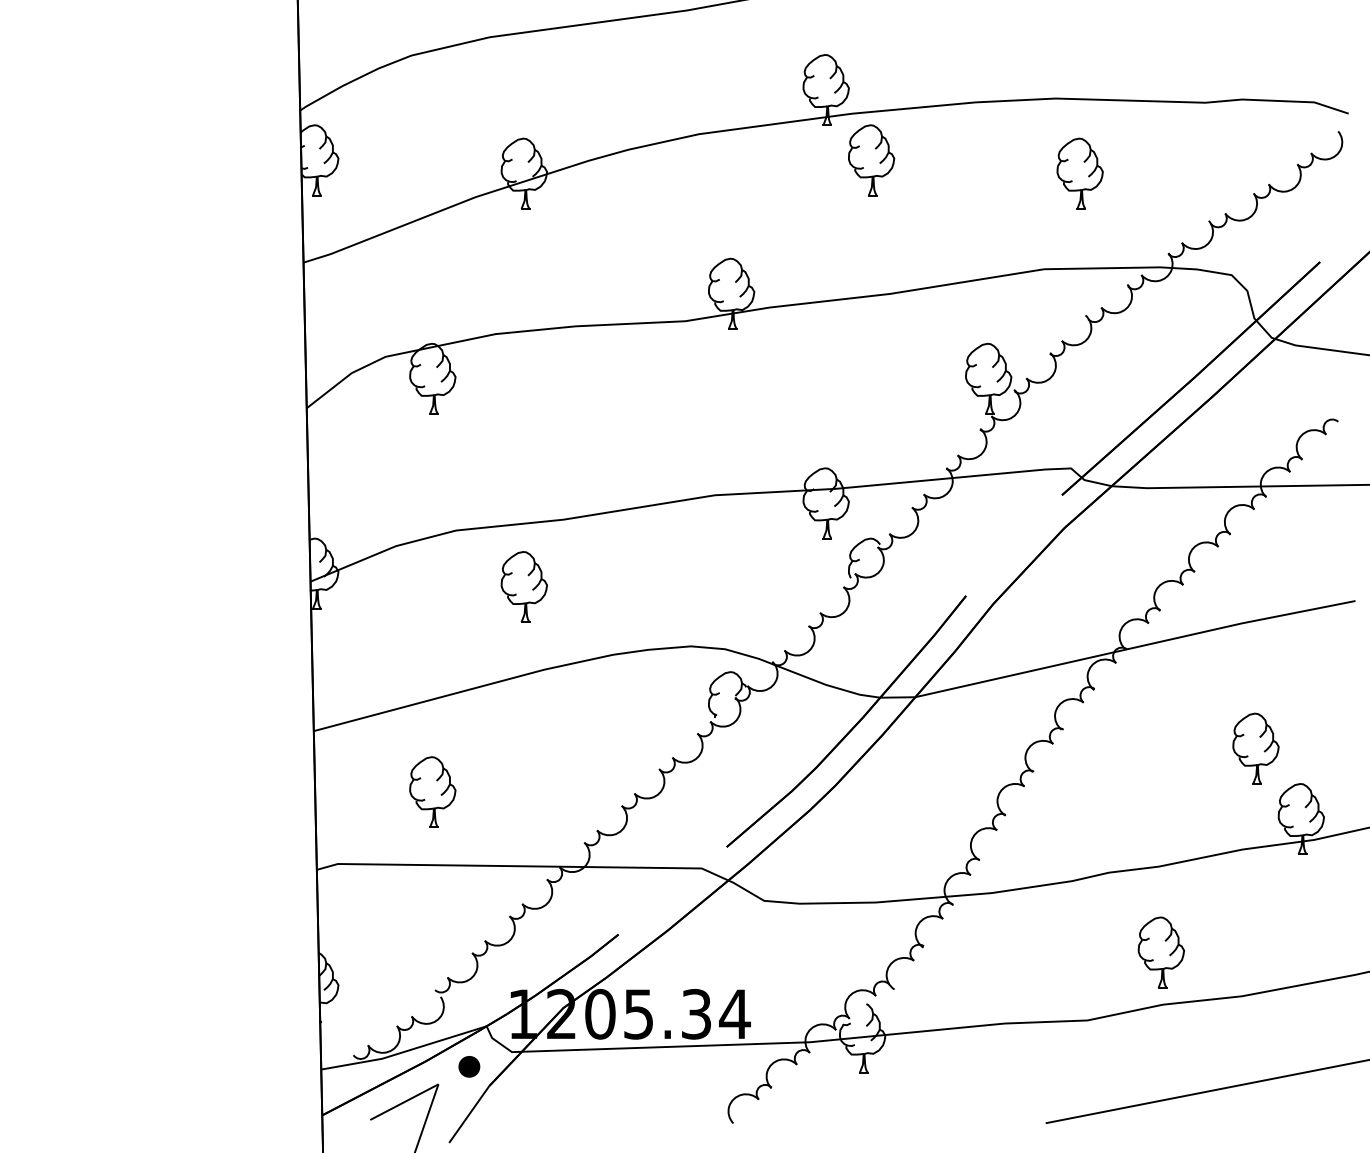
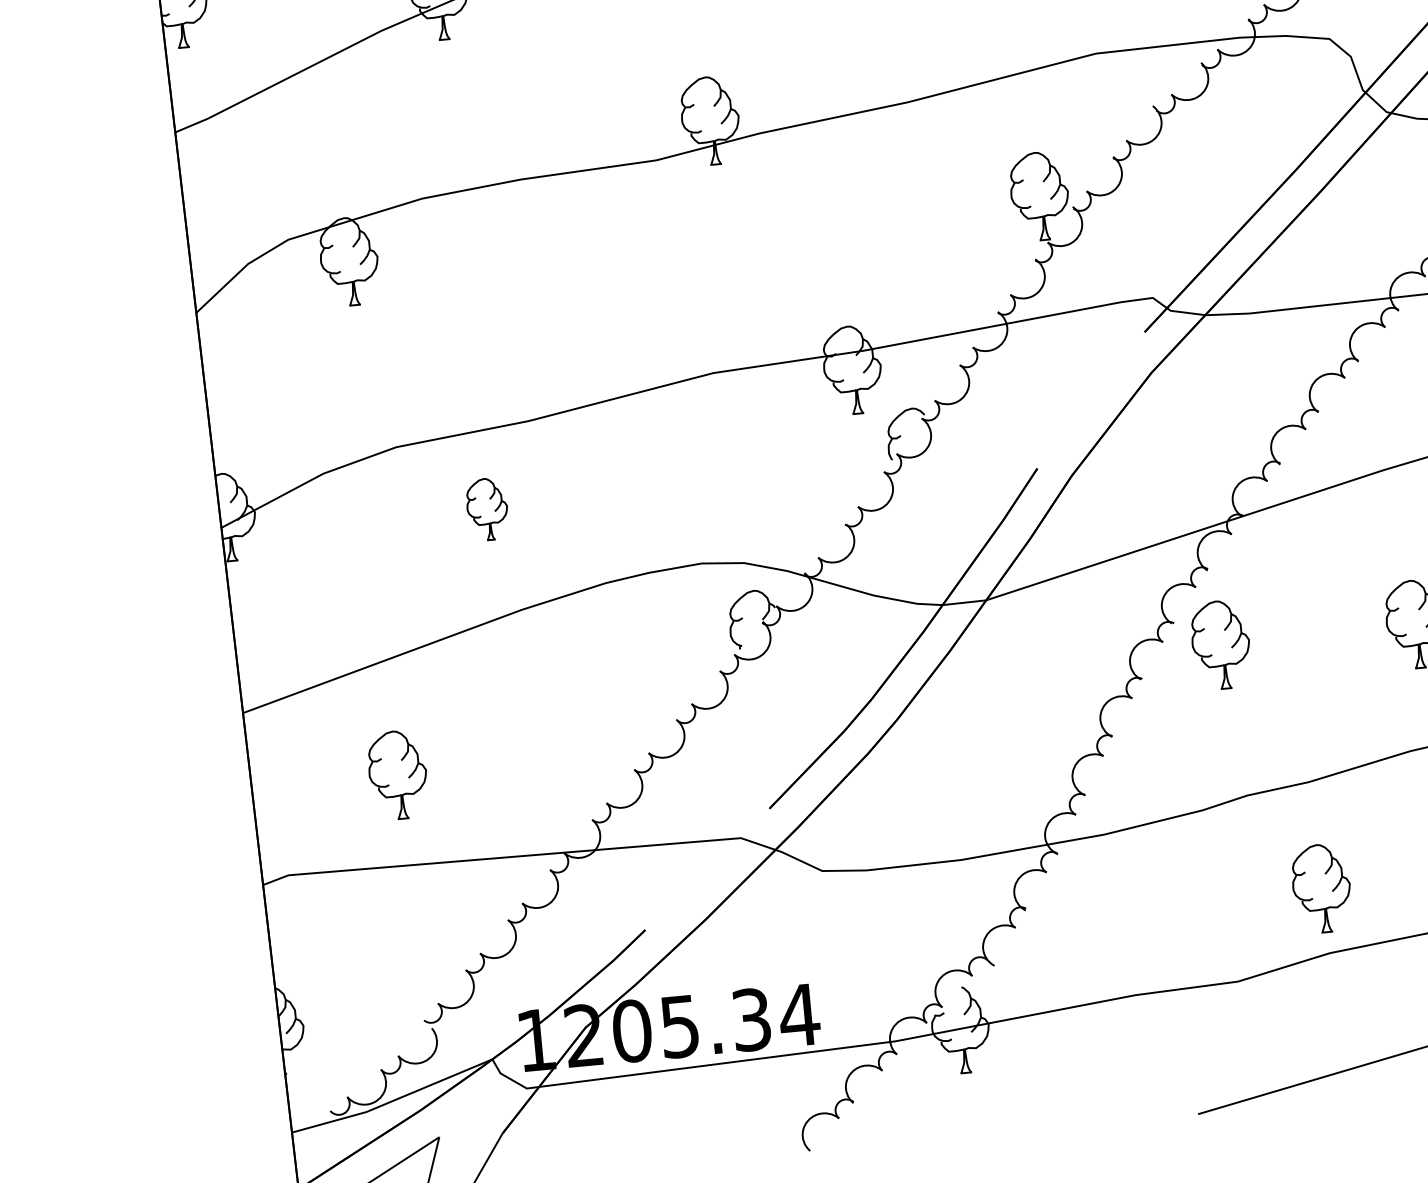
part: (523, 586) -> (486, 508), size x0.7
part: (1098, 750) -> (1219, 645), added
part: (469, 1066) -> (475, 1111), removed

